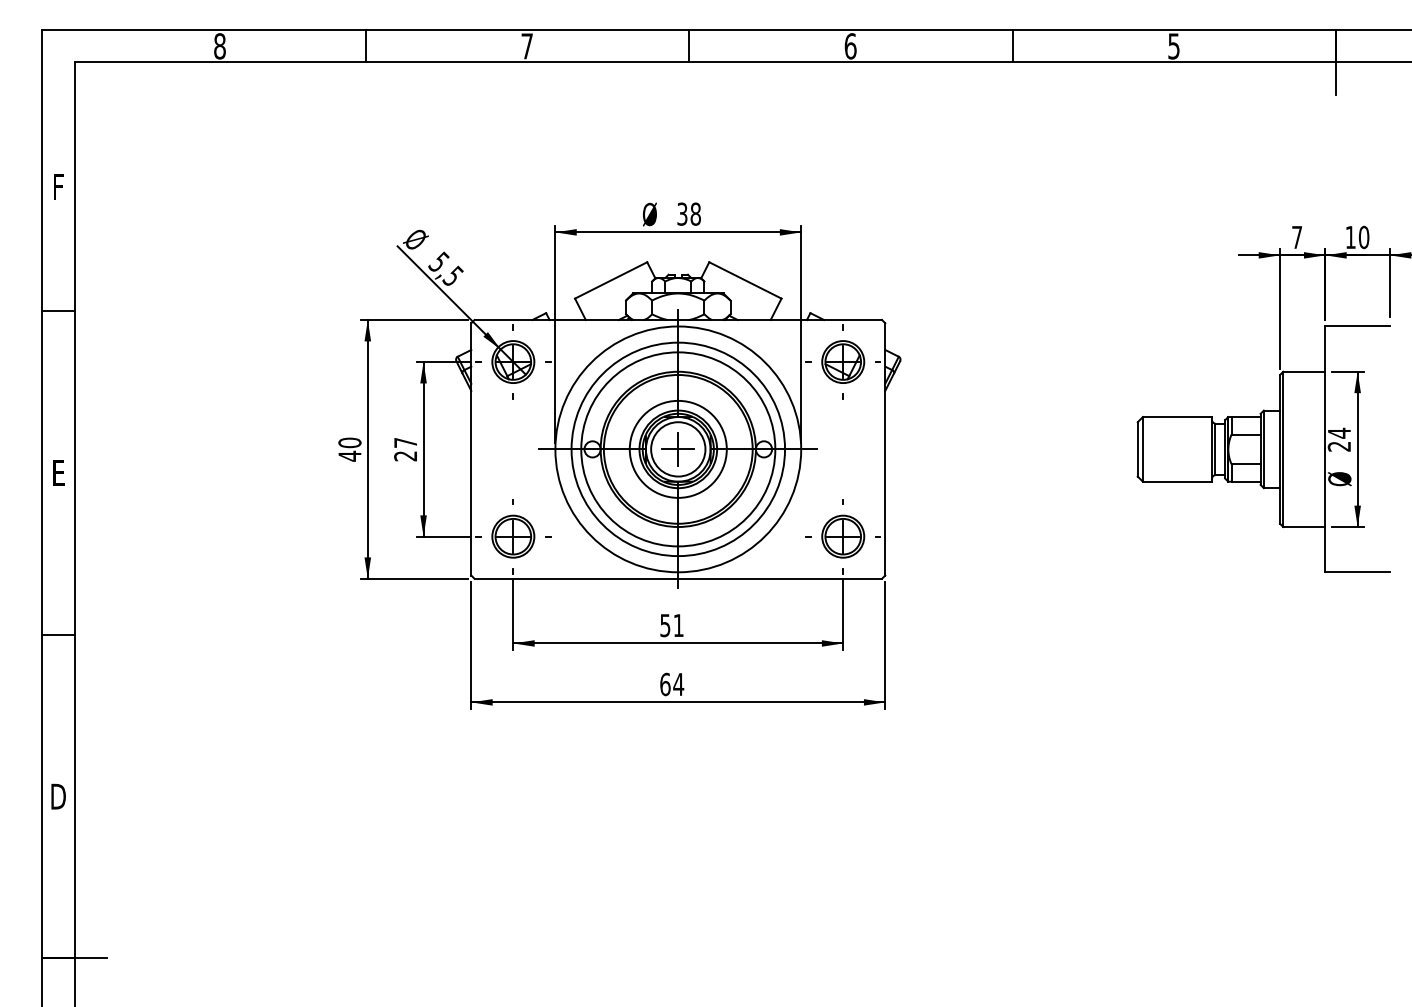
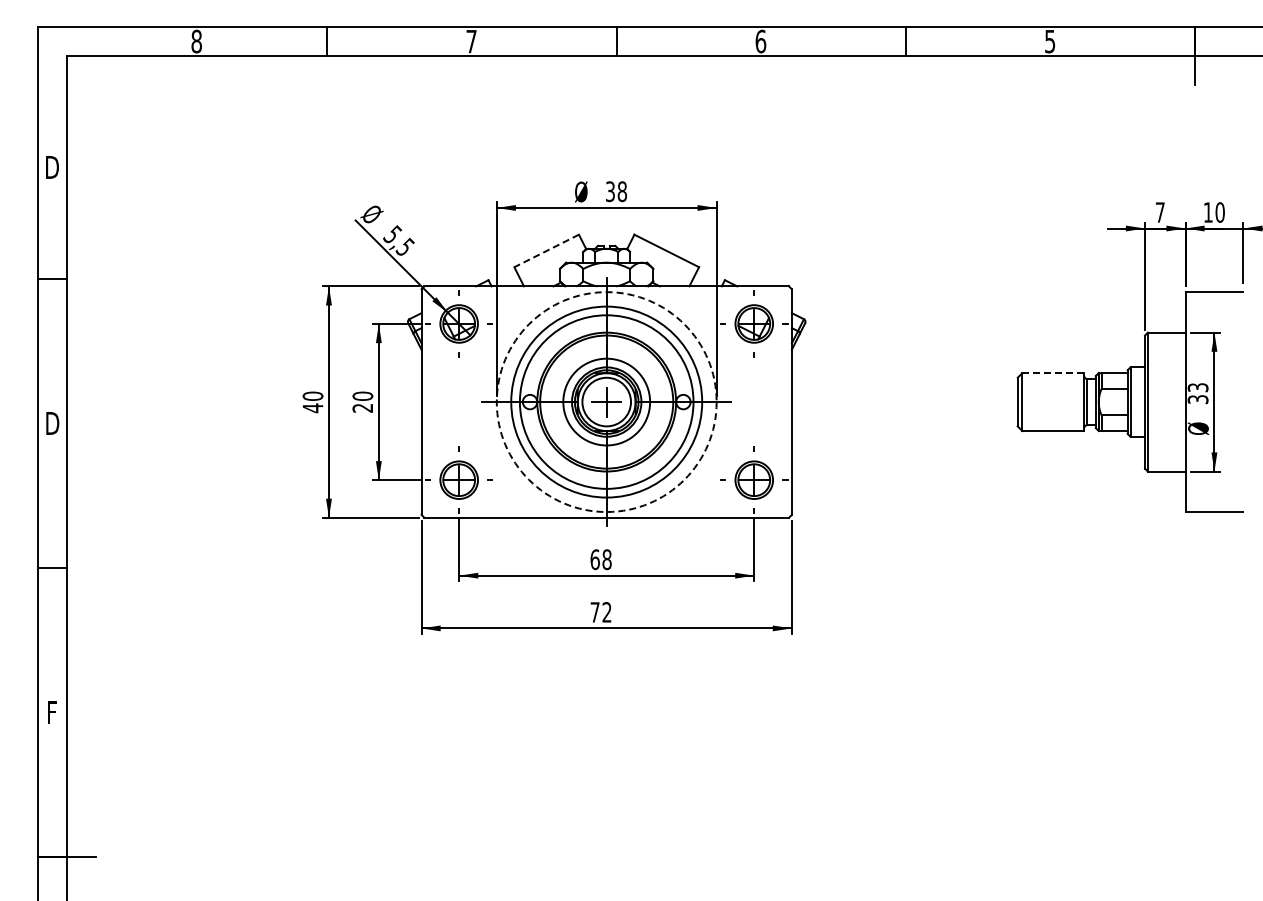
text: (58, 187) -> (52, 167), F -> D
line: (610, 281) -> (546, 251), solid -> dashed
line: (1177, 417) -> (1053, 373), solid -> dashed
text: (1338, 439) -> (1197, 393), 24 -> 33
text: (405, 442) -> (362, 395), 27 -> 20
circle: (678, 449) -> (606, 402), solid -> dashed
text: (58, 473) -> (52, 423), E -> D
text: (671, 625) -> (600, 559), 51 -> 68
text: (671, 684) -> (600, 612), 64 -> 72
text: (58, 796) -> (52, 712), D -> F

